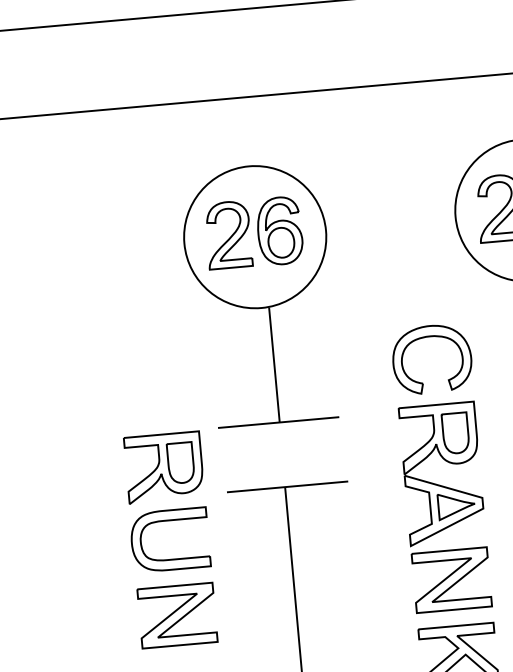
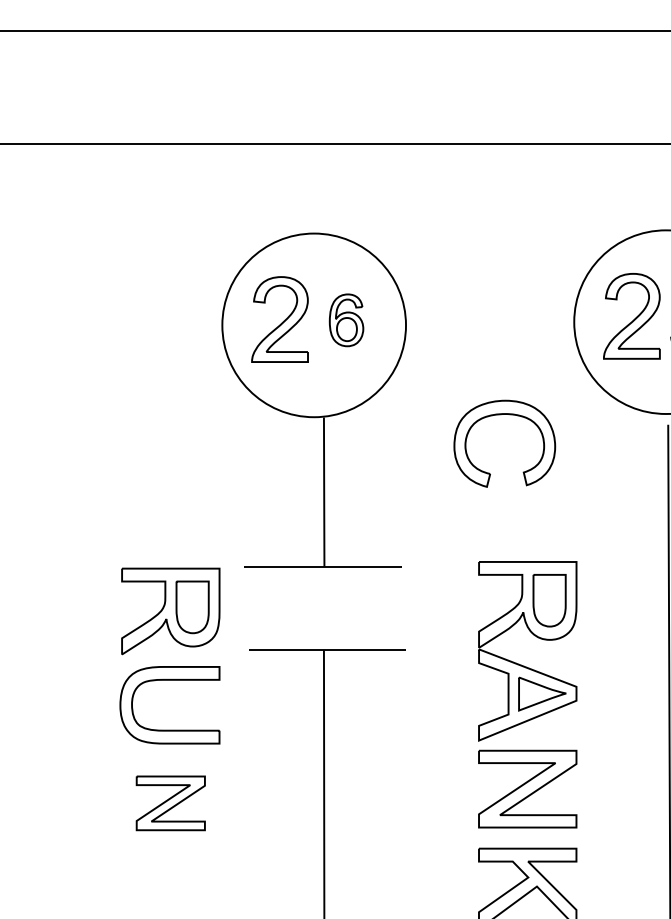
part: (279, 231) -> (346, 320), size x0.6
part: (426, 337) -> (500, 415), moved
part: (177, 615) -> (170, 803), size x0.7

